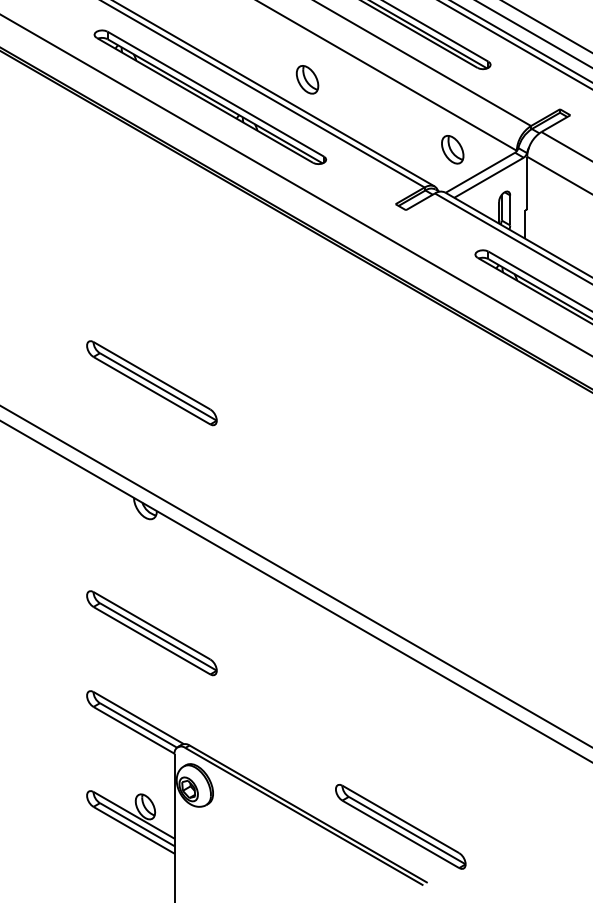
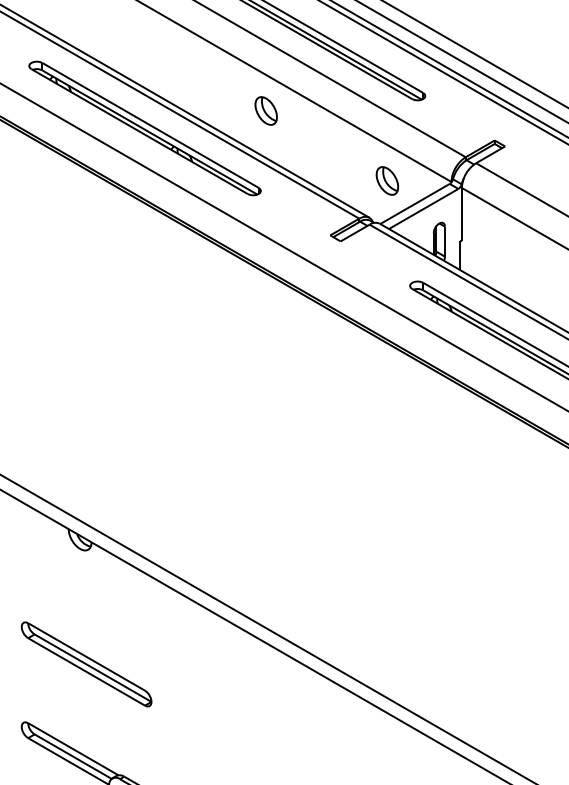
part: (307, 79) -> (266, 110), moved
part: (151, 383) -> (86, 414), removed

